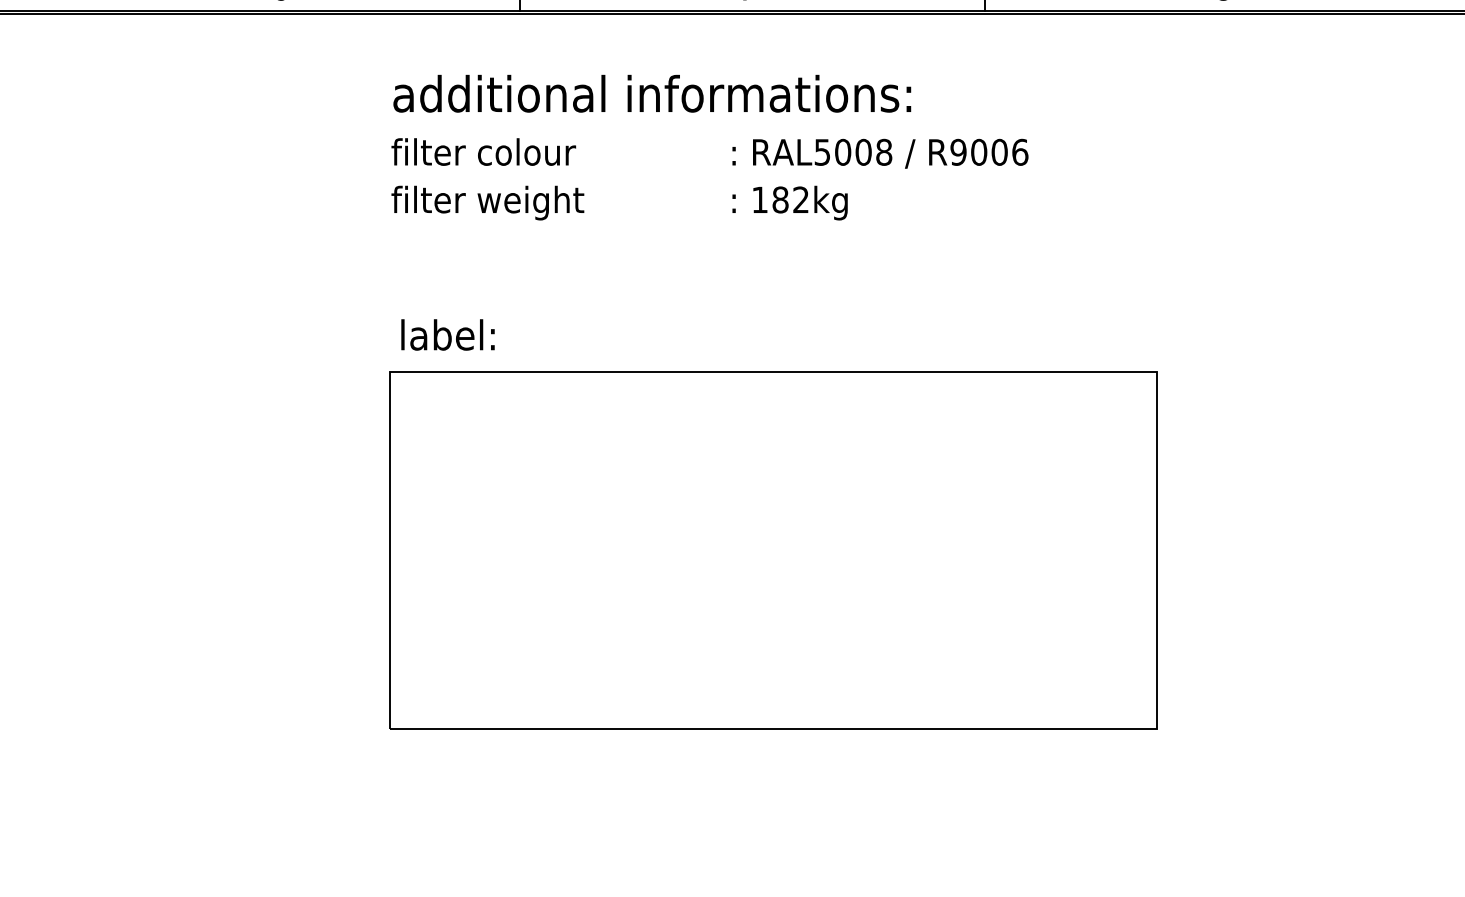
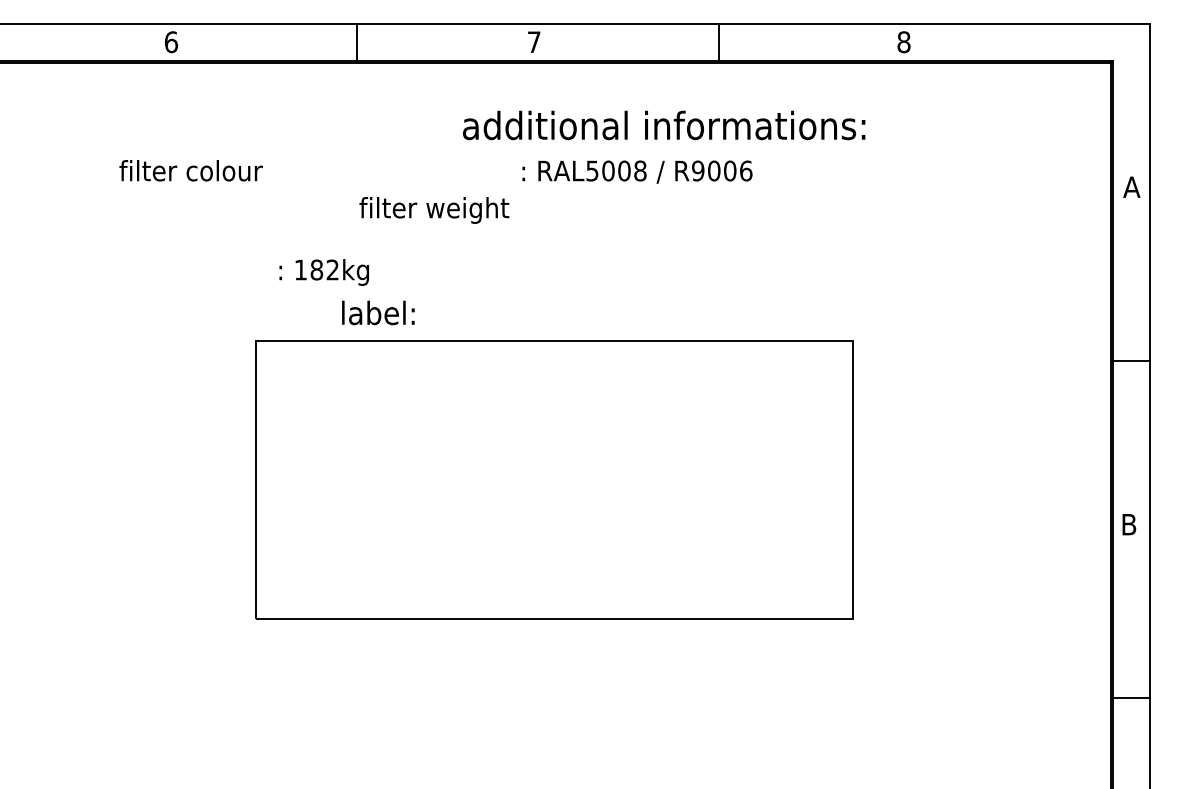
text: (652, 93) -> (664, 125), moved
text: (482, 151) -> (190, 170), moved
text: (488, 203) -> (434, 210), moved
text: (789, 203) -> (323, 272), moved
text: (448, 334) -> (378, 312), moved

